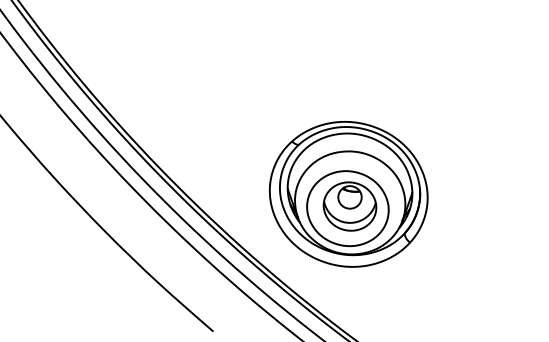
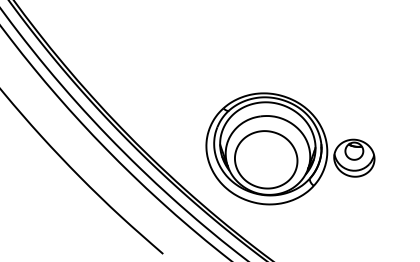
part: (349, 206) -> (353, 158), moved

